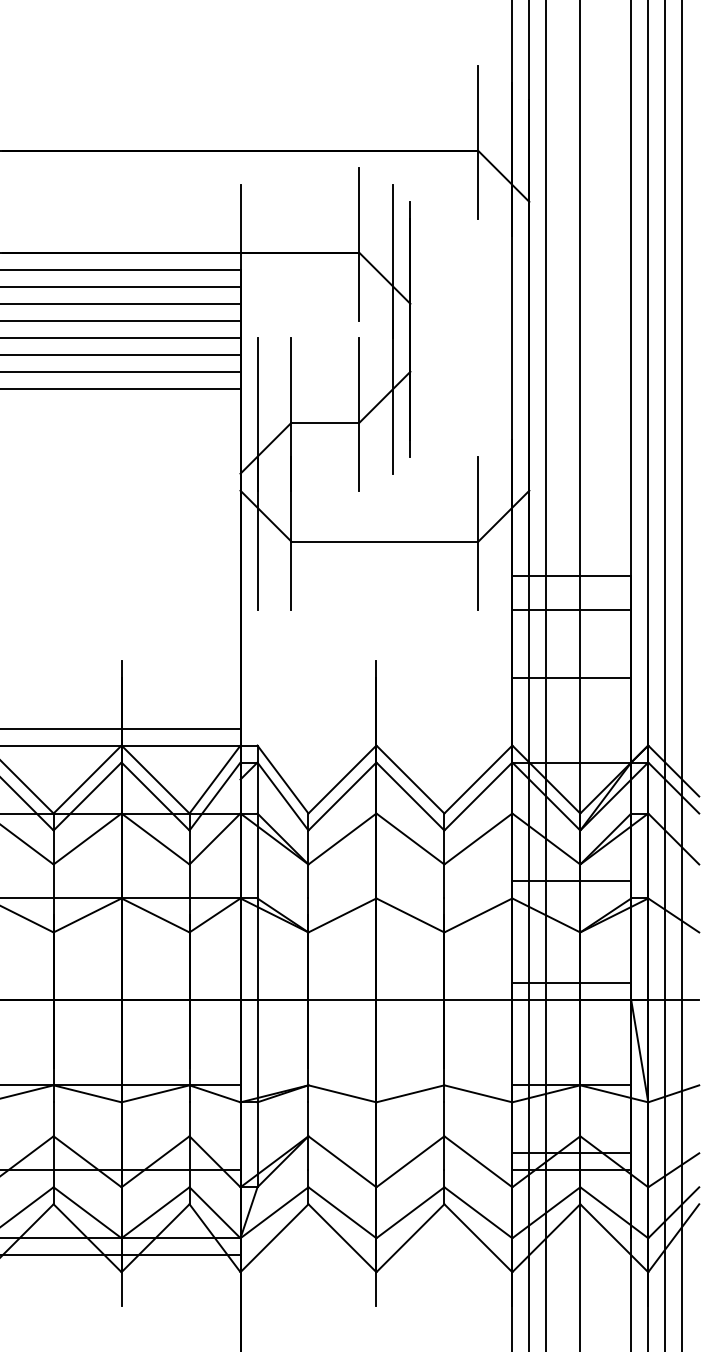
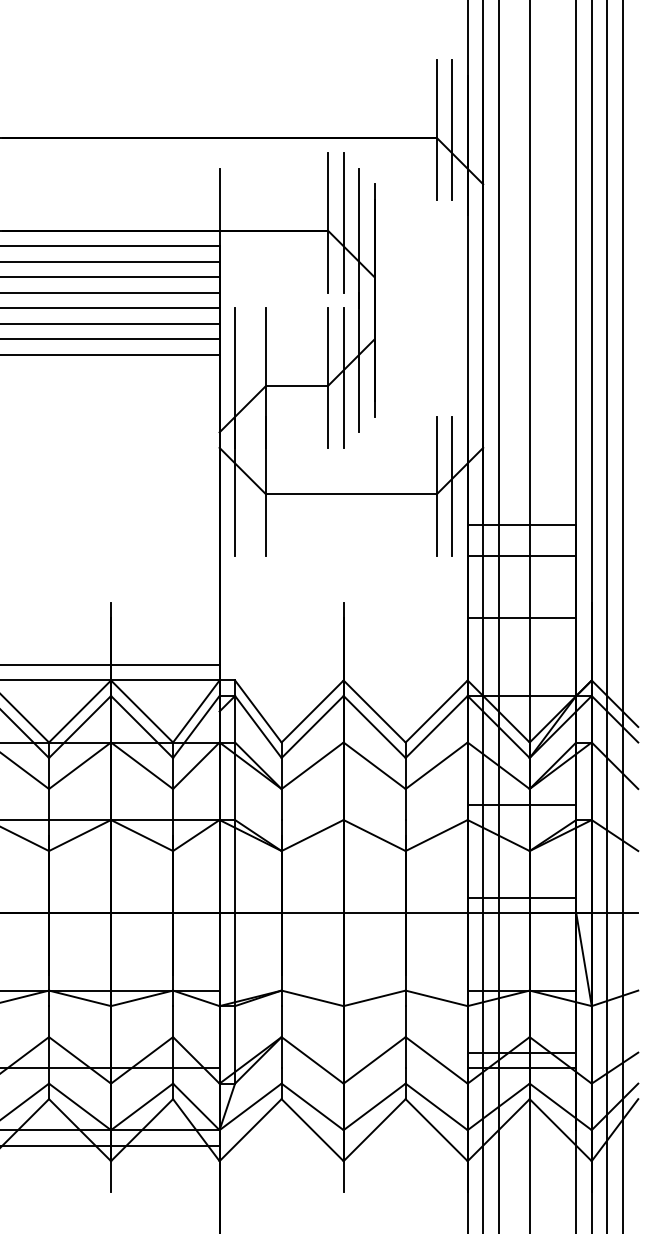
line: (495, 141) -> (452, 129), added
line: (376, 243) -> (343, 222), added
line: (376, 413) -> (343, 377), added
line: (495, 532) -> (452, 486), added

